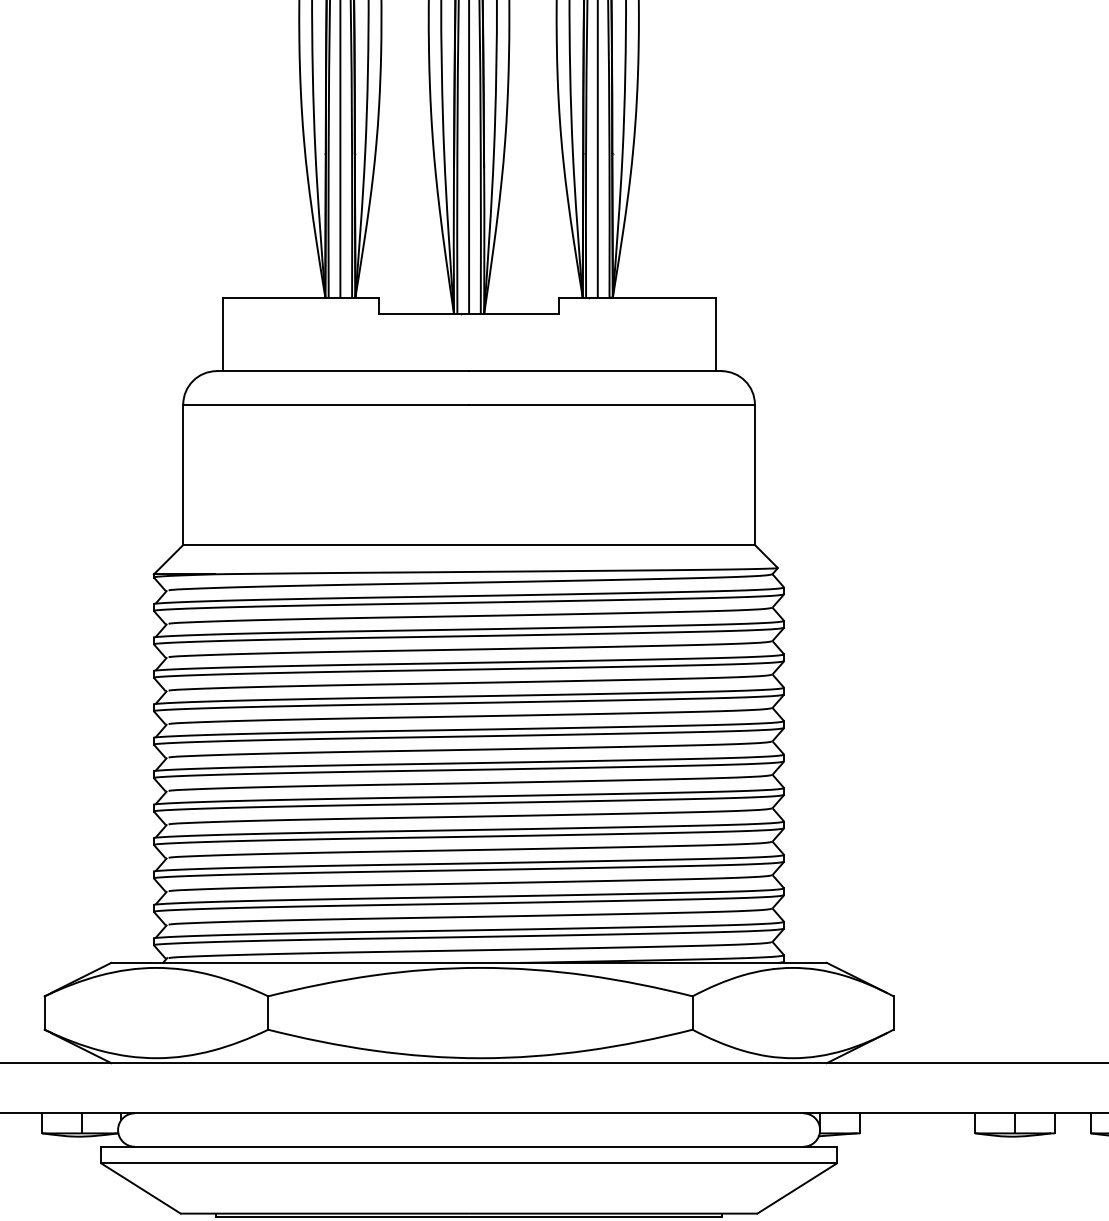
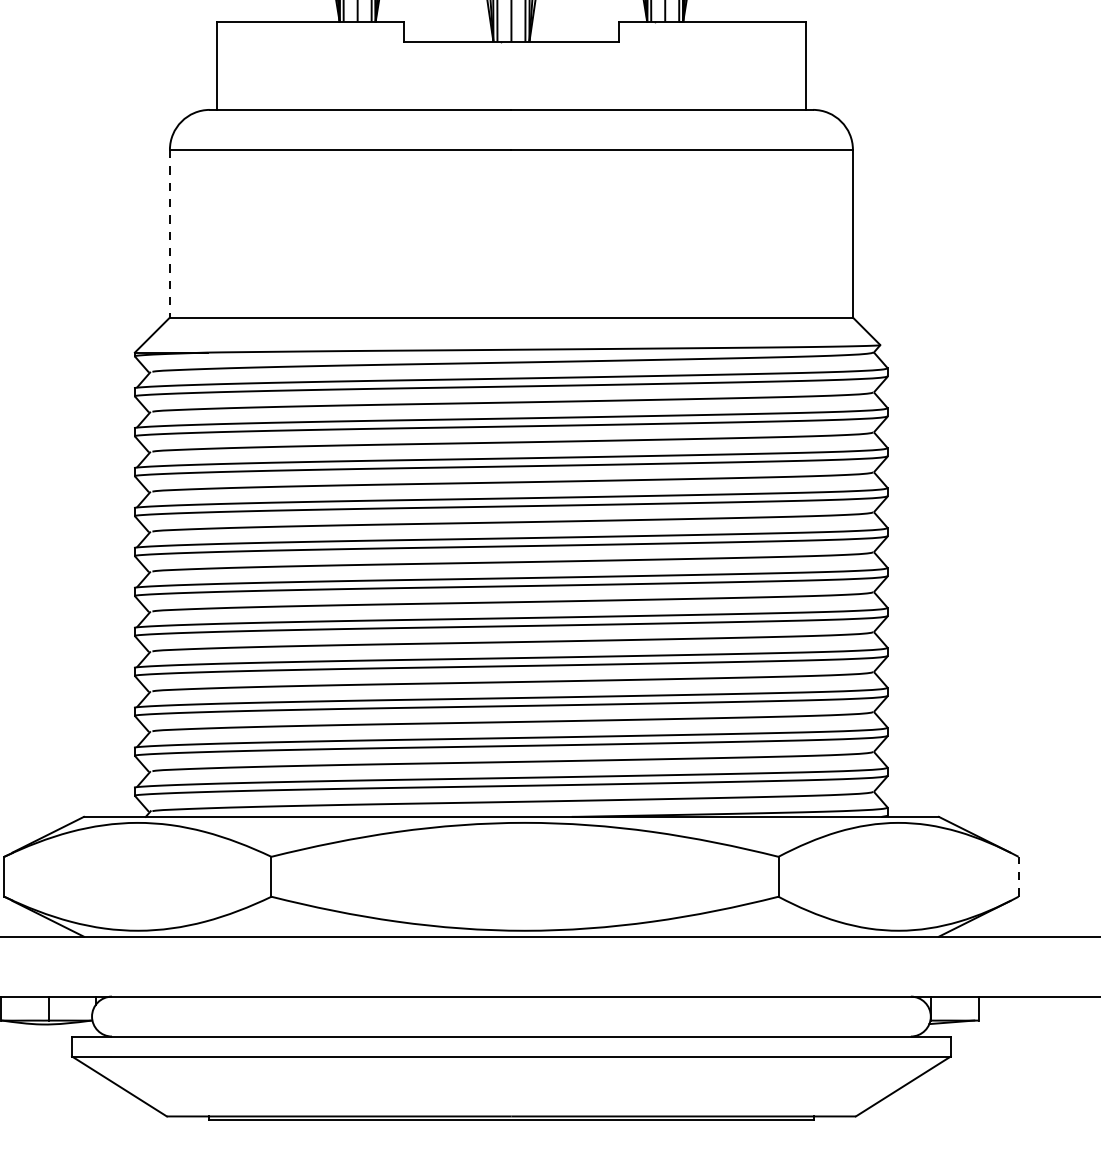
line: (183, 475) -> (170, 234), solid -> dashed
line: (893, 1013) -> (1018, 877), solid -> dashed

